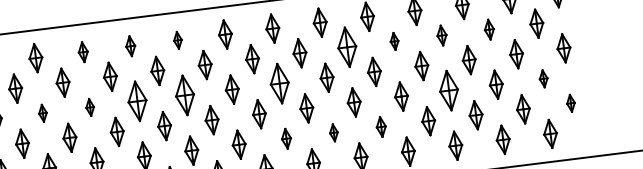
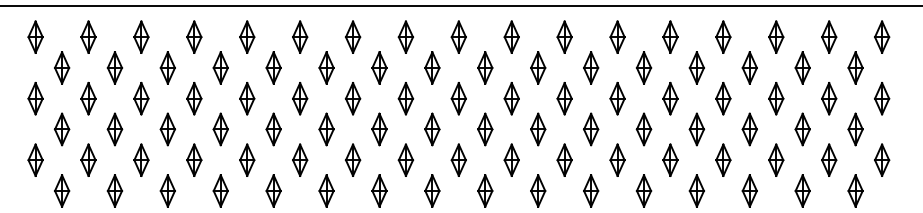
part: (489, 29) -> (802, 67), size x1.43
part: (441, 35) -> (749, 67), size x1.43
part: (177, 39) -> (458, 36), size x1.67
part: (394, 41) -> (696, 67), size x1.67
part: (130, 45) -> (405, 36), size x1.43
part: (346, 47) -> (643, 67), size x0.71
part: (82, 51) -> (352, 36), size x1.43
part: (543, 78) -> (855, 129), size x1.67
part: (279, 83) -> (564, 98), size x0.71
part: (448, 90) -> (749, 129), size x0.71
part: (184, 95) -> (458, 98), size x0.71
part: (137, 101) -> (405, 98), size x0.71
part: (571, 102) -> (882, 159), size x1.67
part: (89, 107) -> (352, 98), size x1.67
part: (43, 113) -> (300, 98), size x1.67
part: (381, 126) -> (670, 159), size x1.43
part: (333, 132) -> (617, 159), size x1.67
part: (286, 138) -> (564, 159), size x1.43

